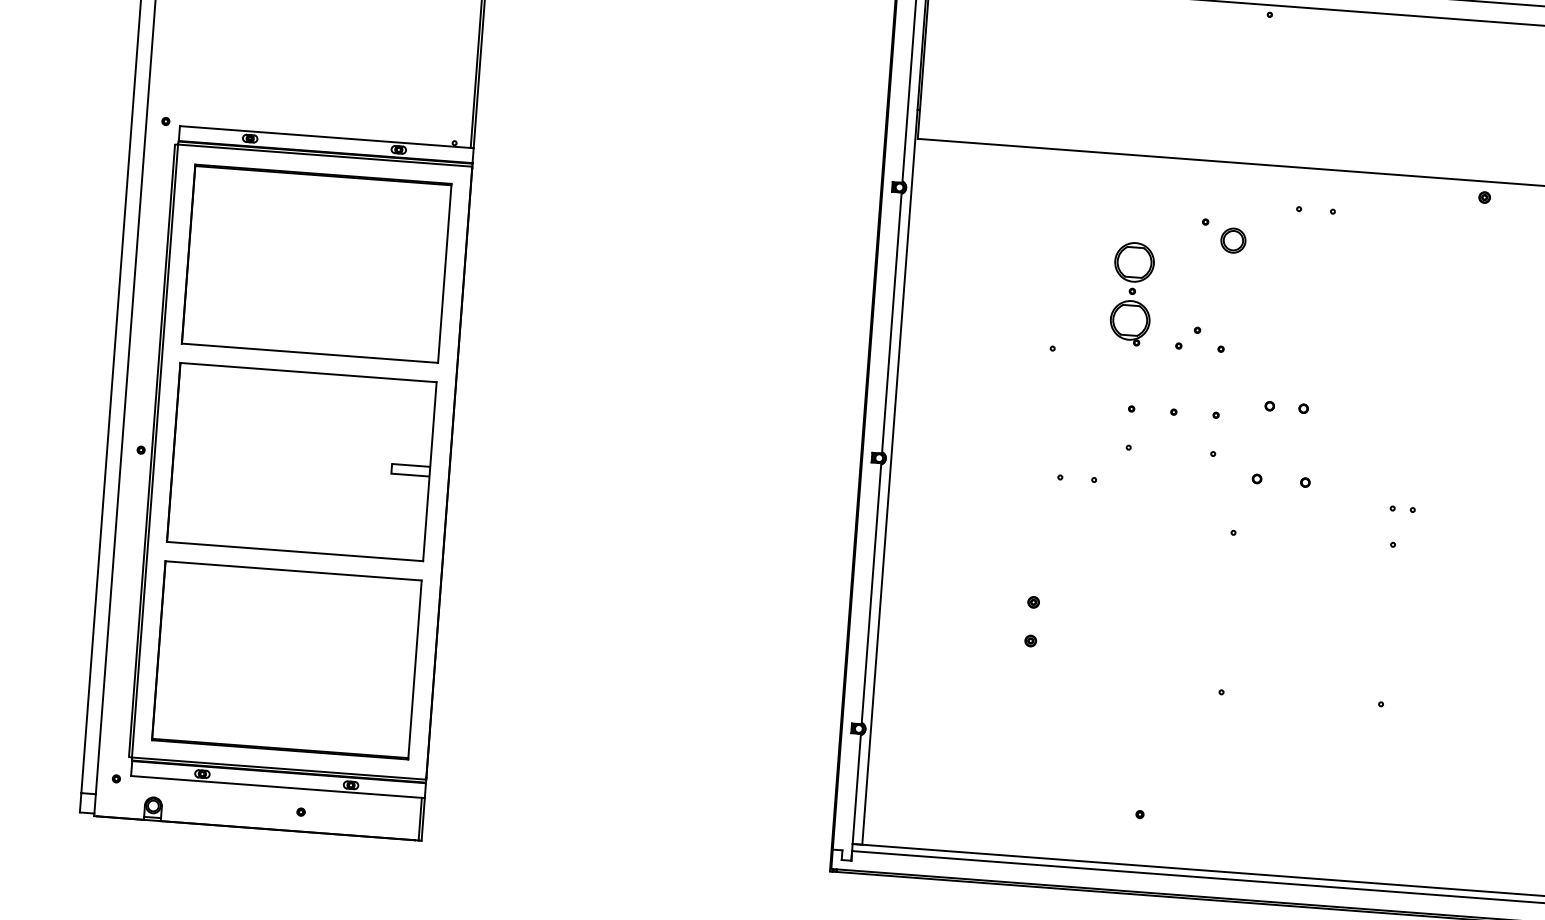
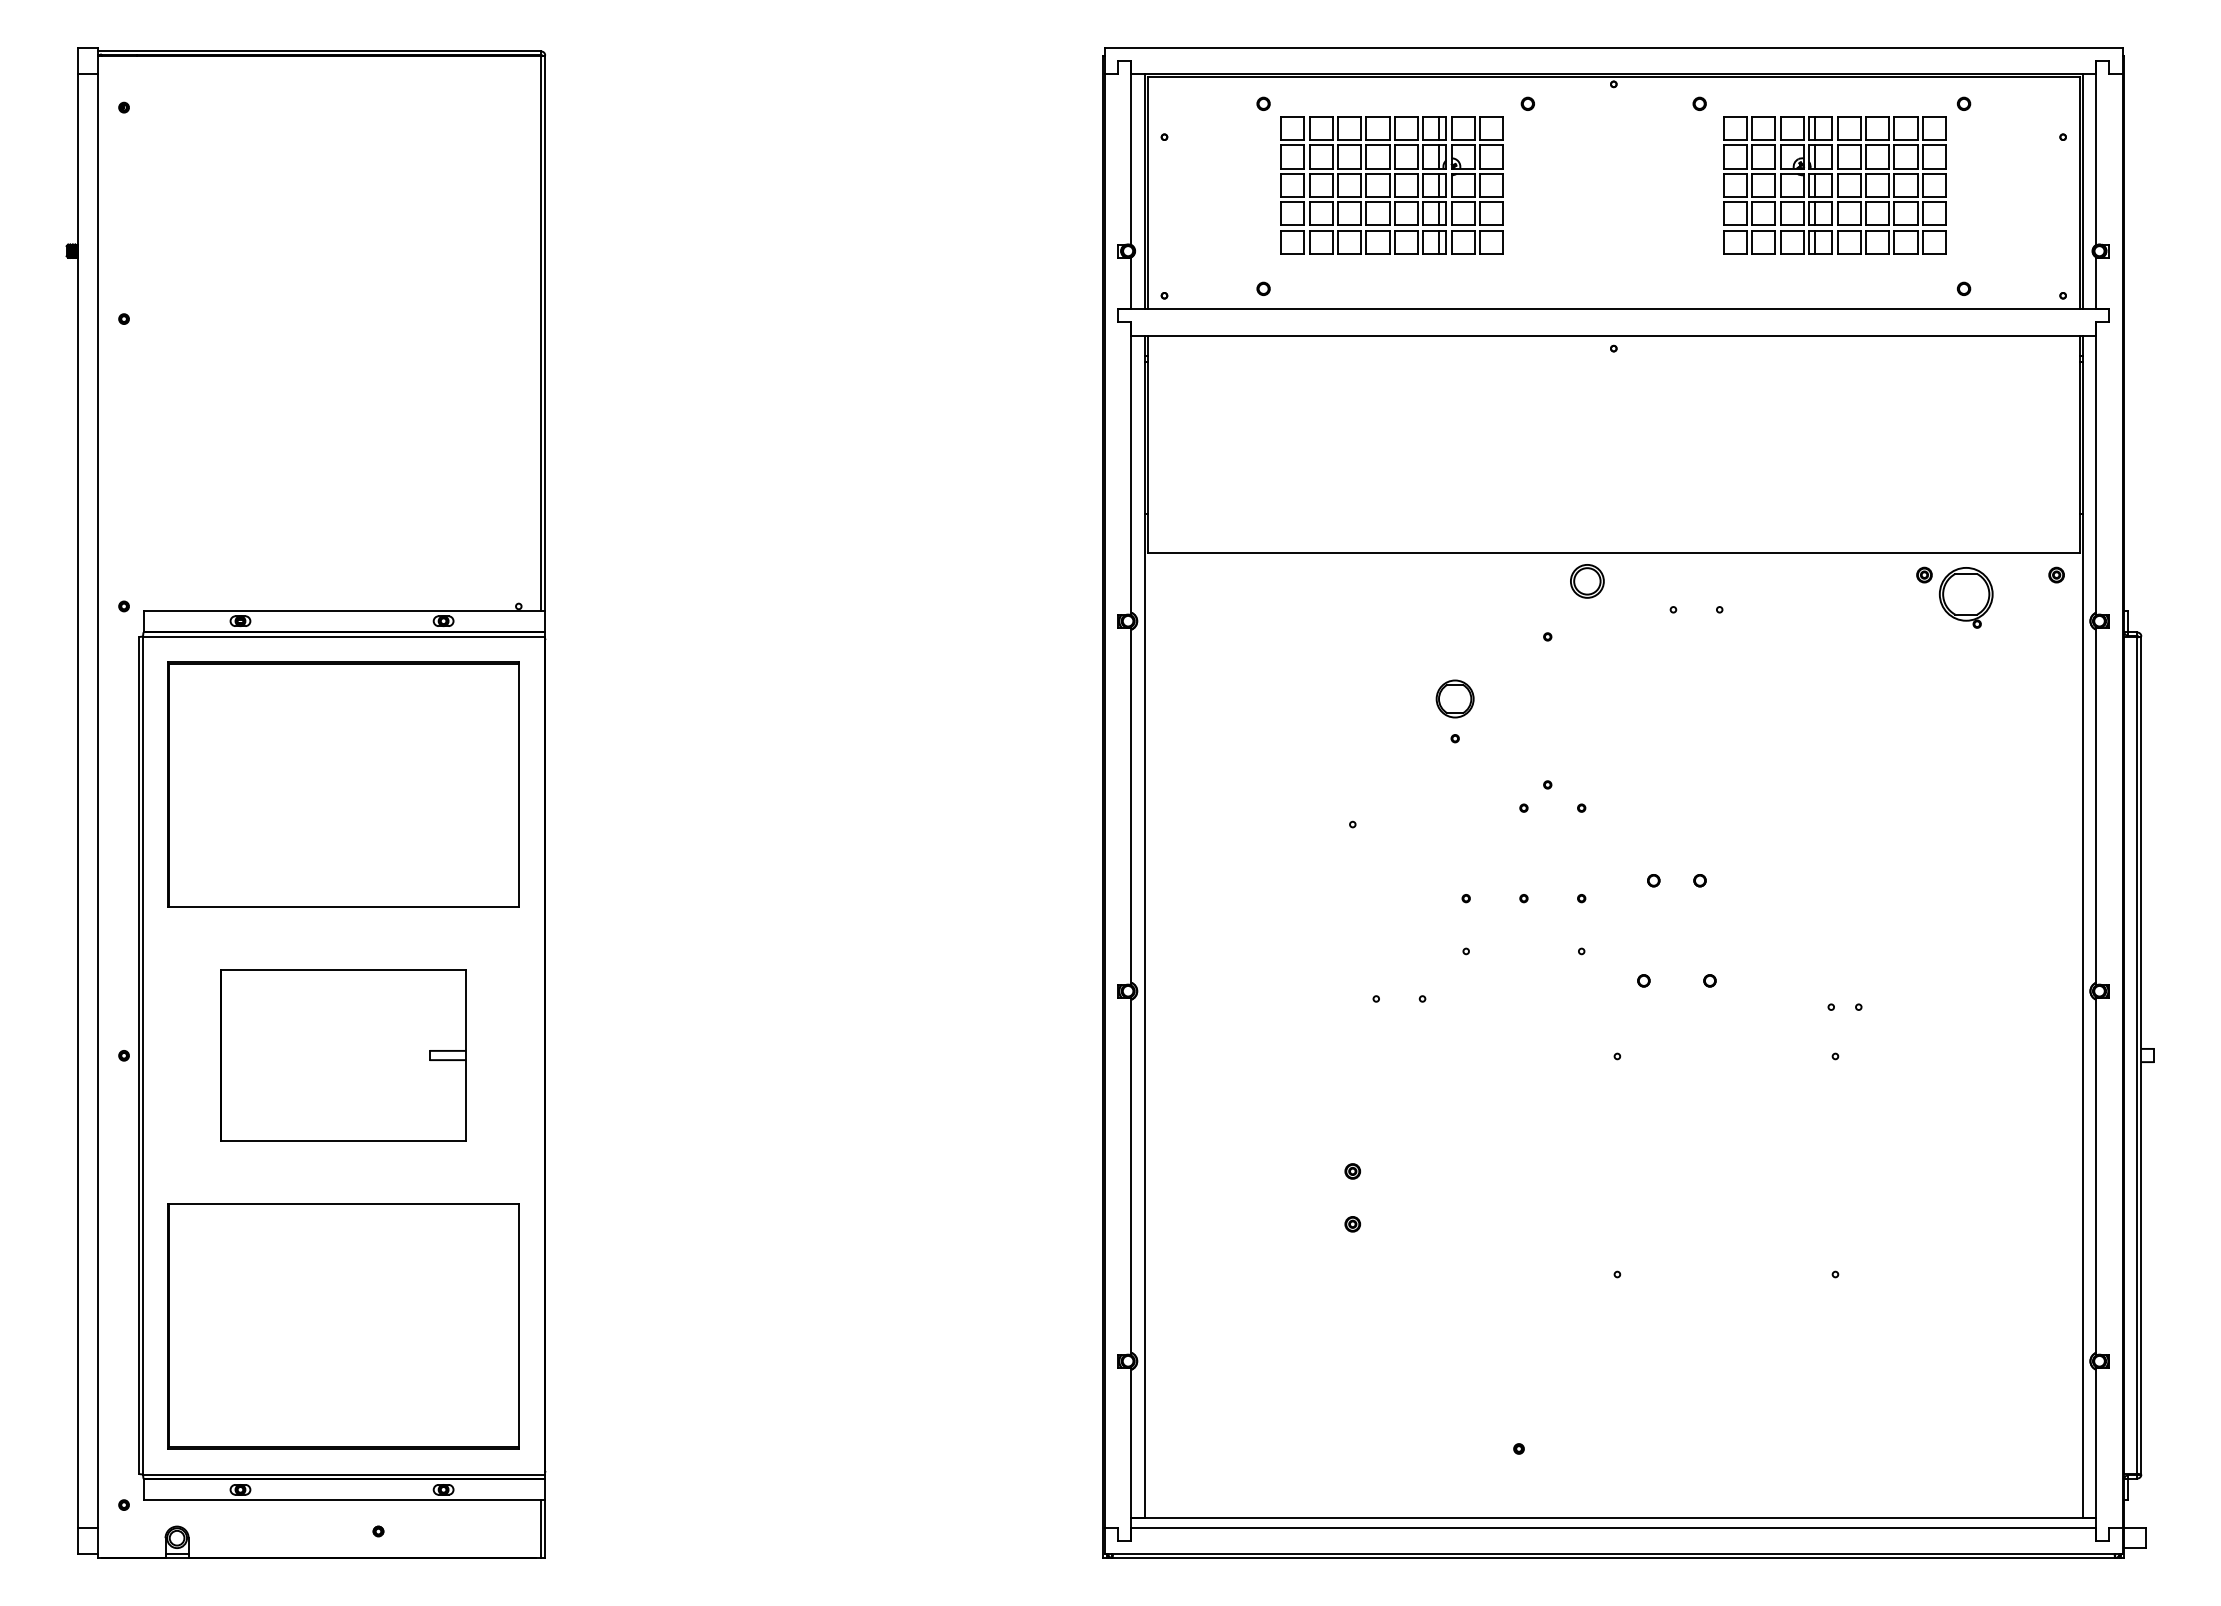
part: (1233, 240) -> (1587, 581), moved
part: (1134, 261) -> (1454, 698), size x0.7
part: (1129, 322) -> (1965, 597), moved
part: (301, 462) -> (343, 1055), size x0.7

